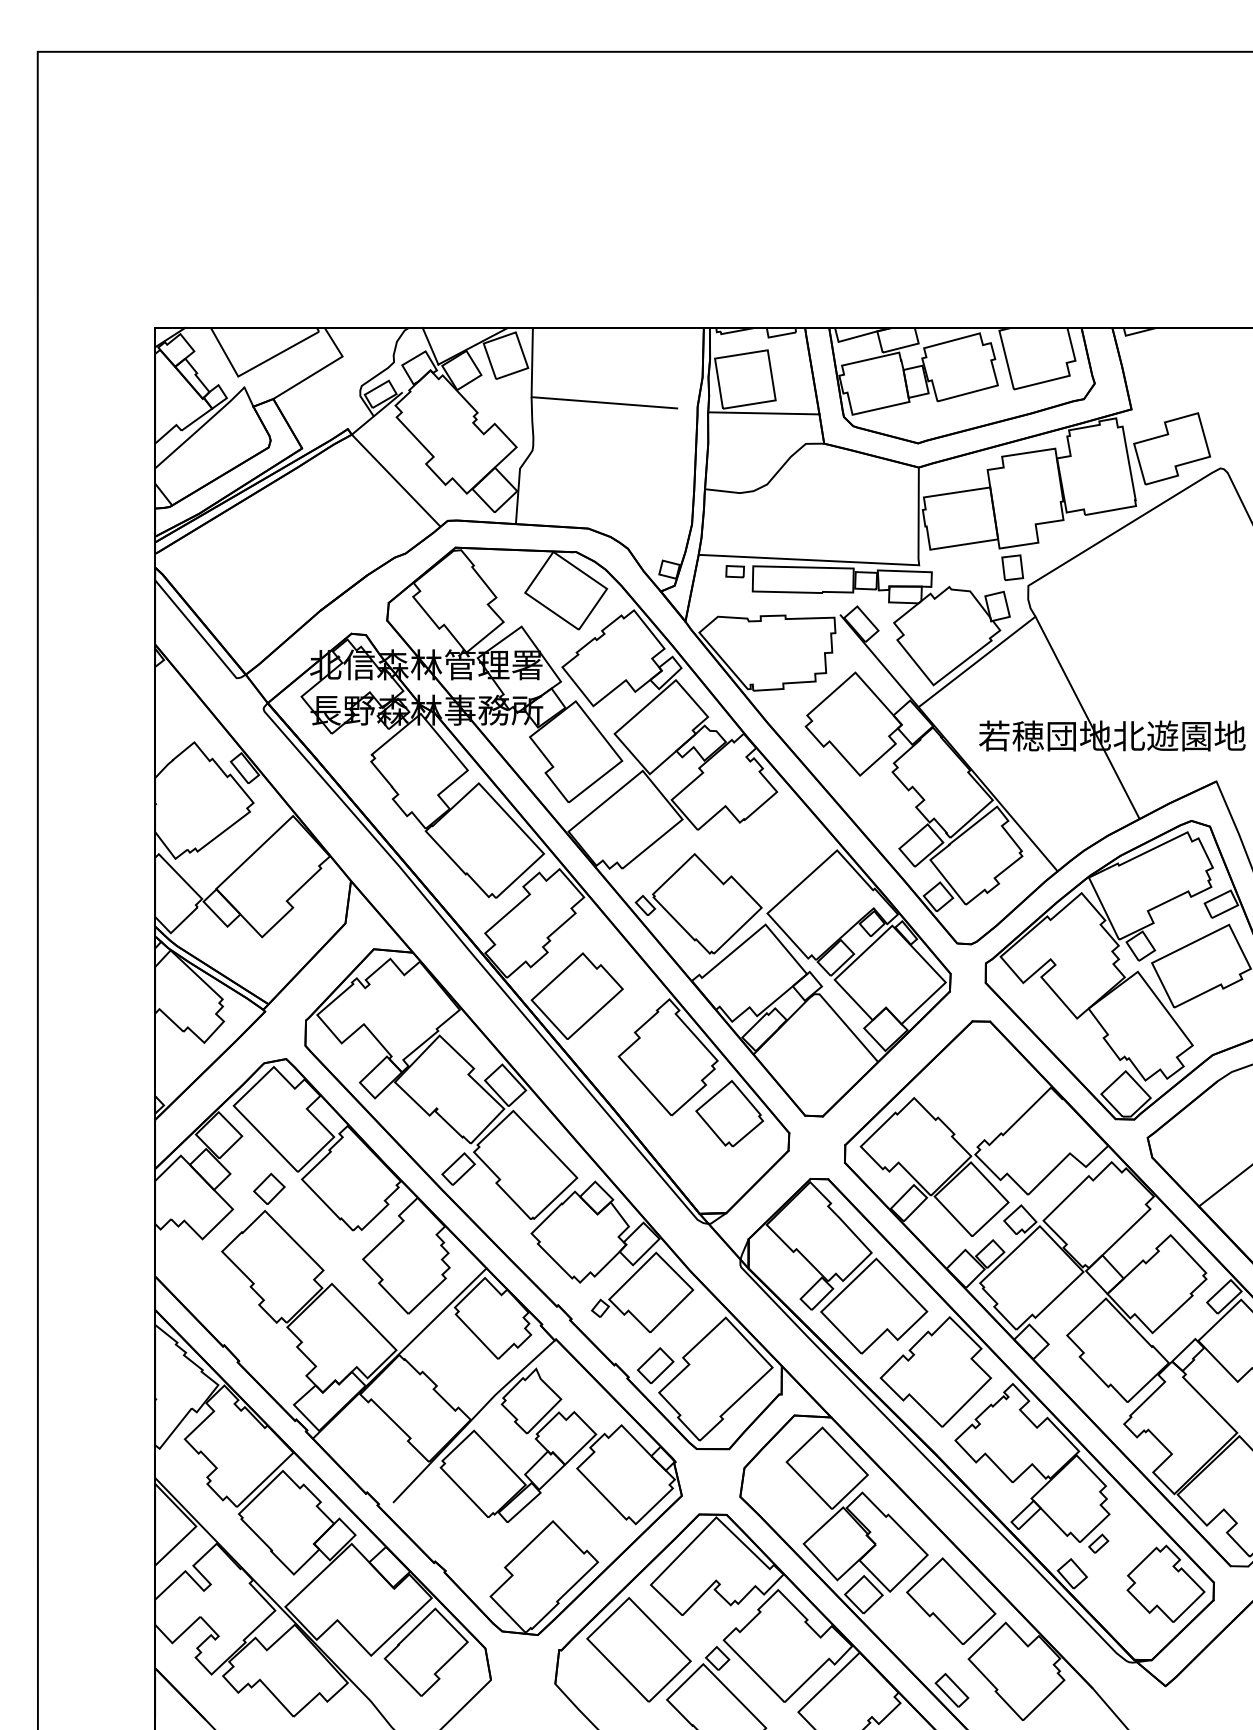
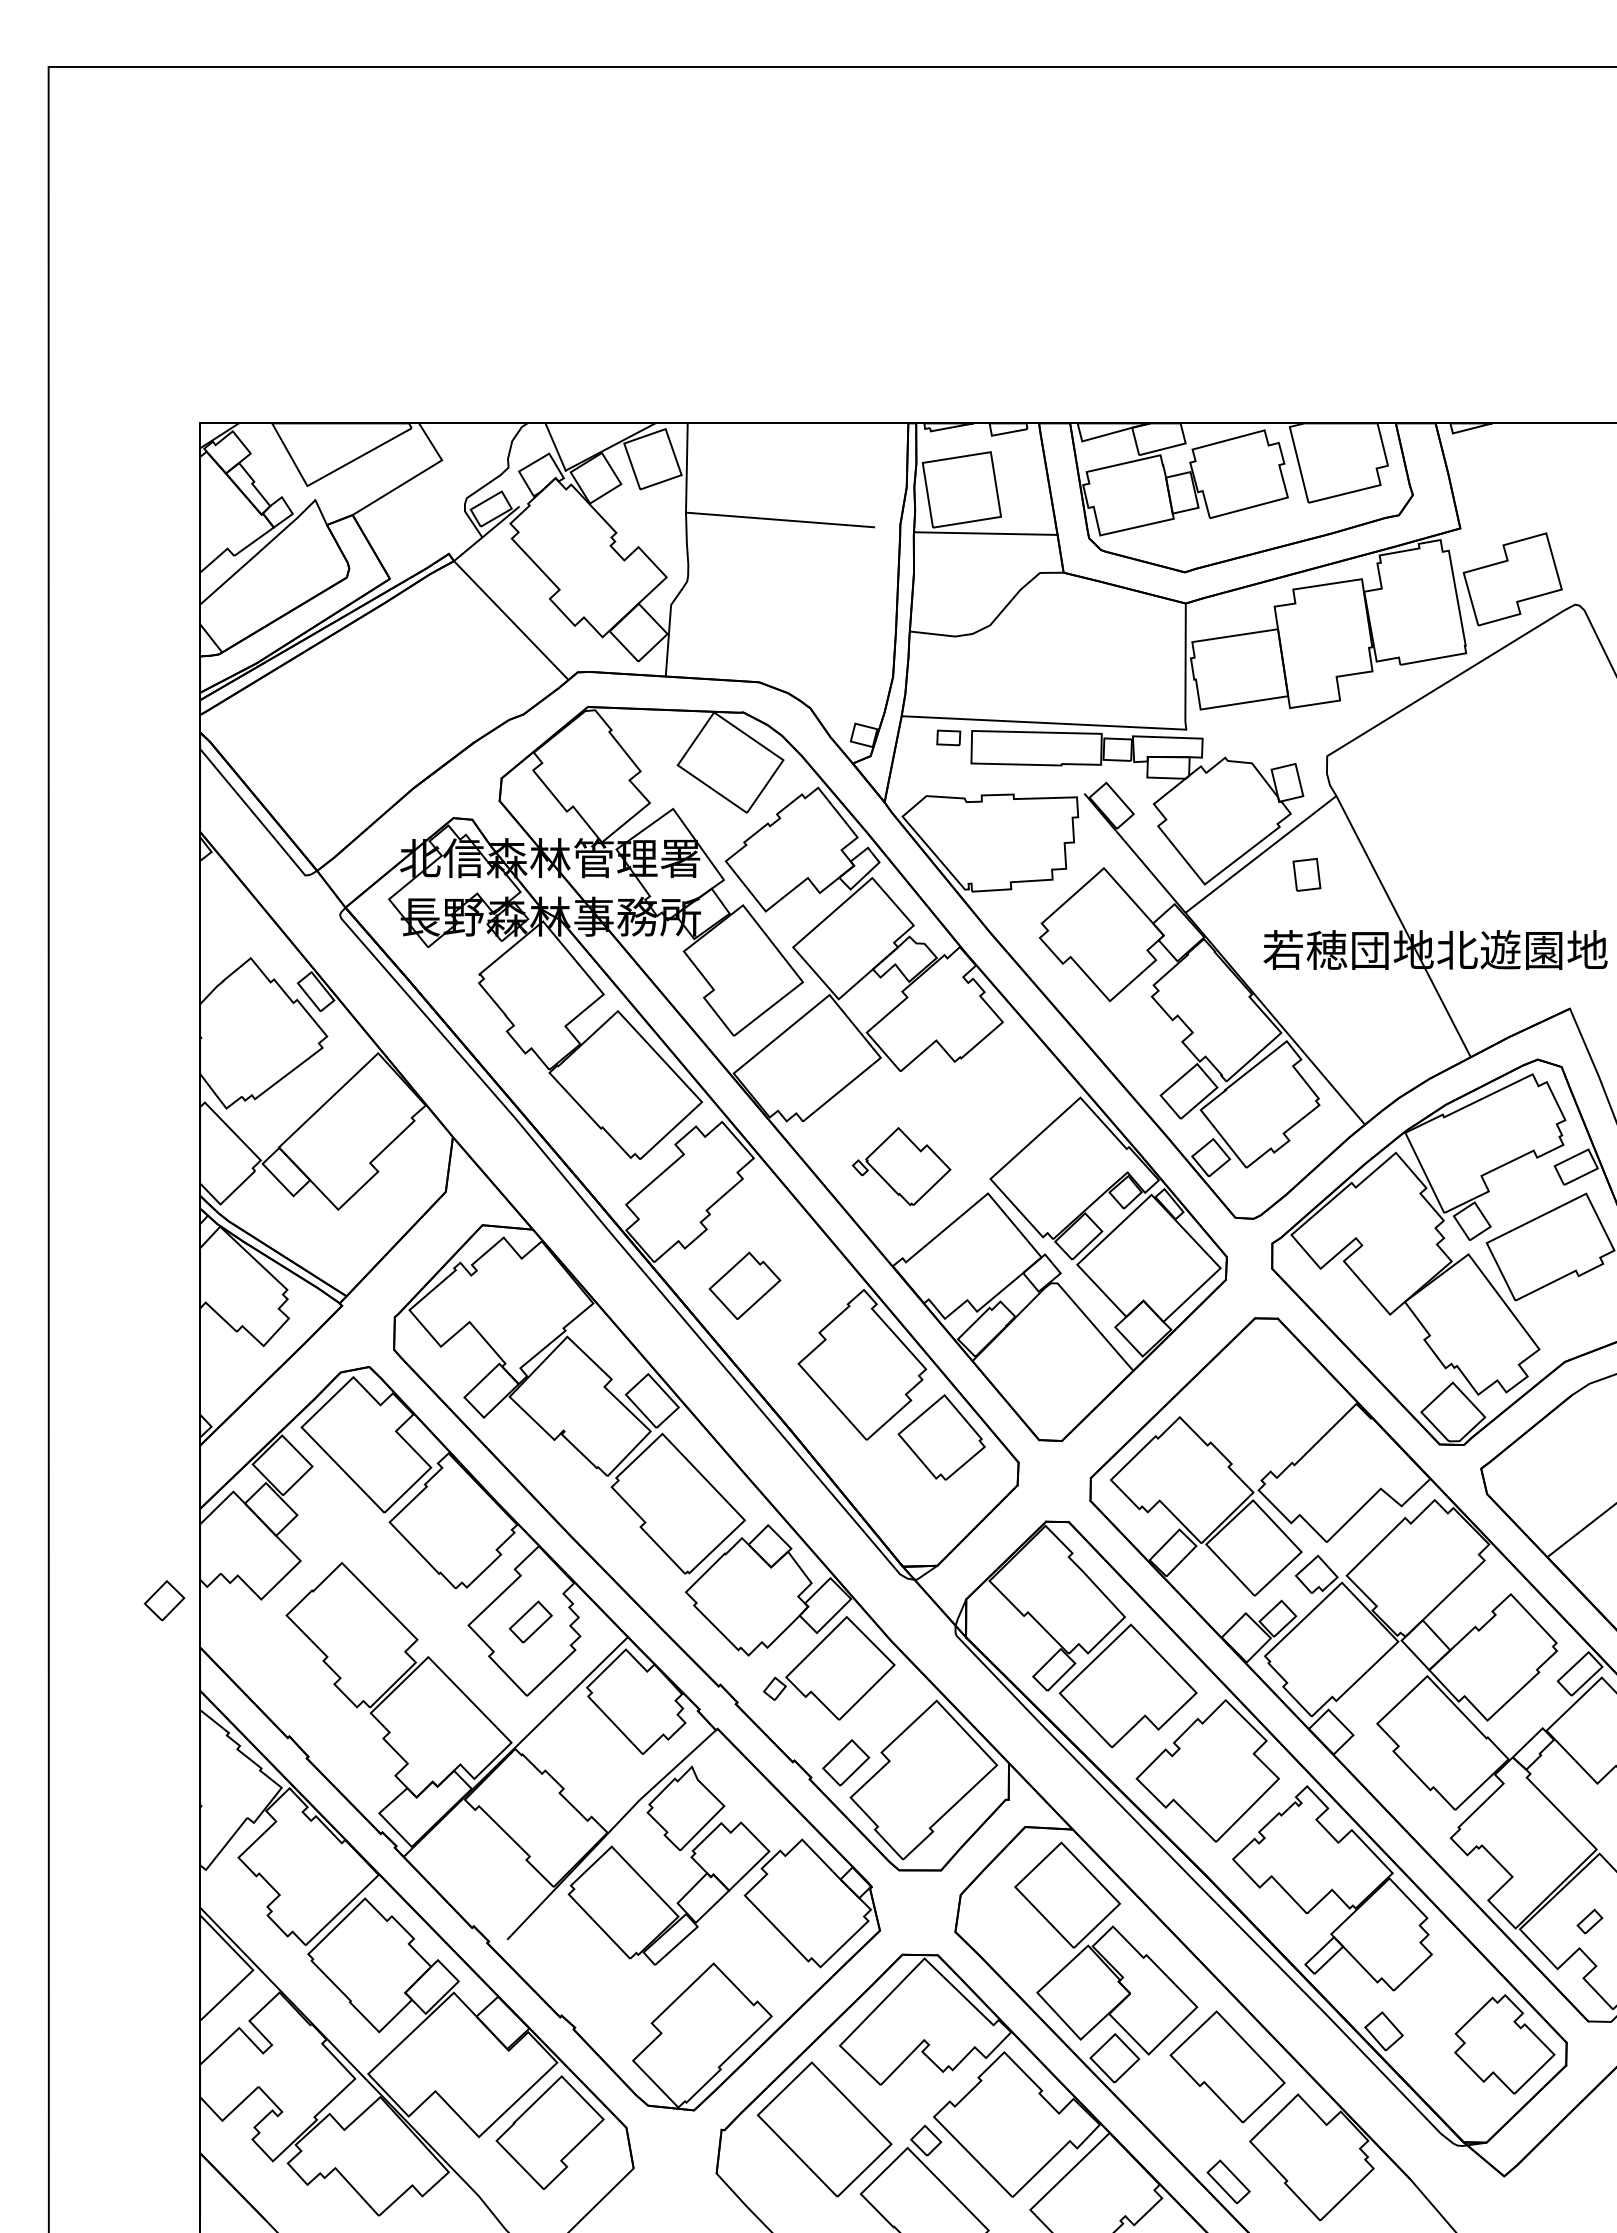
part: (1012, 567) -> (1306, 874), moved
part: (698, 903) -> (901, 1166), size x0.6
part: (576, 995) -> (744, 1285), size x0.6
part: (458, 1168) -> (530, 1621), moved
part: (269, 1188) -> (164, 1600), moved
part: (1098, 1543) -> (1589, 1921), moved

